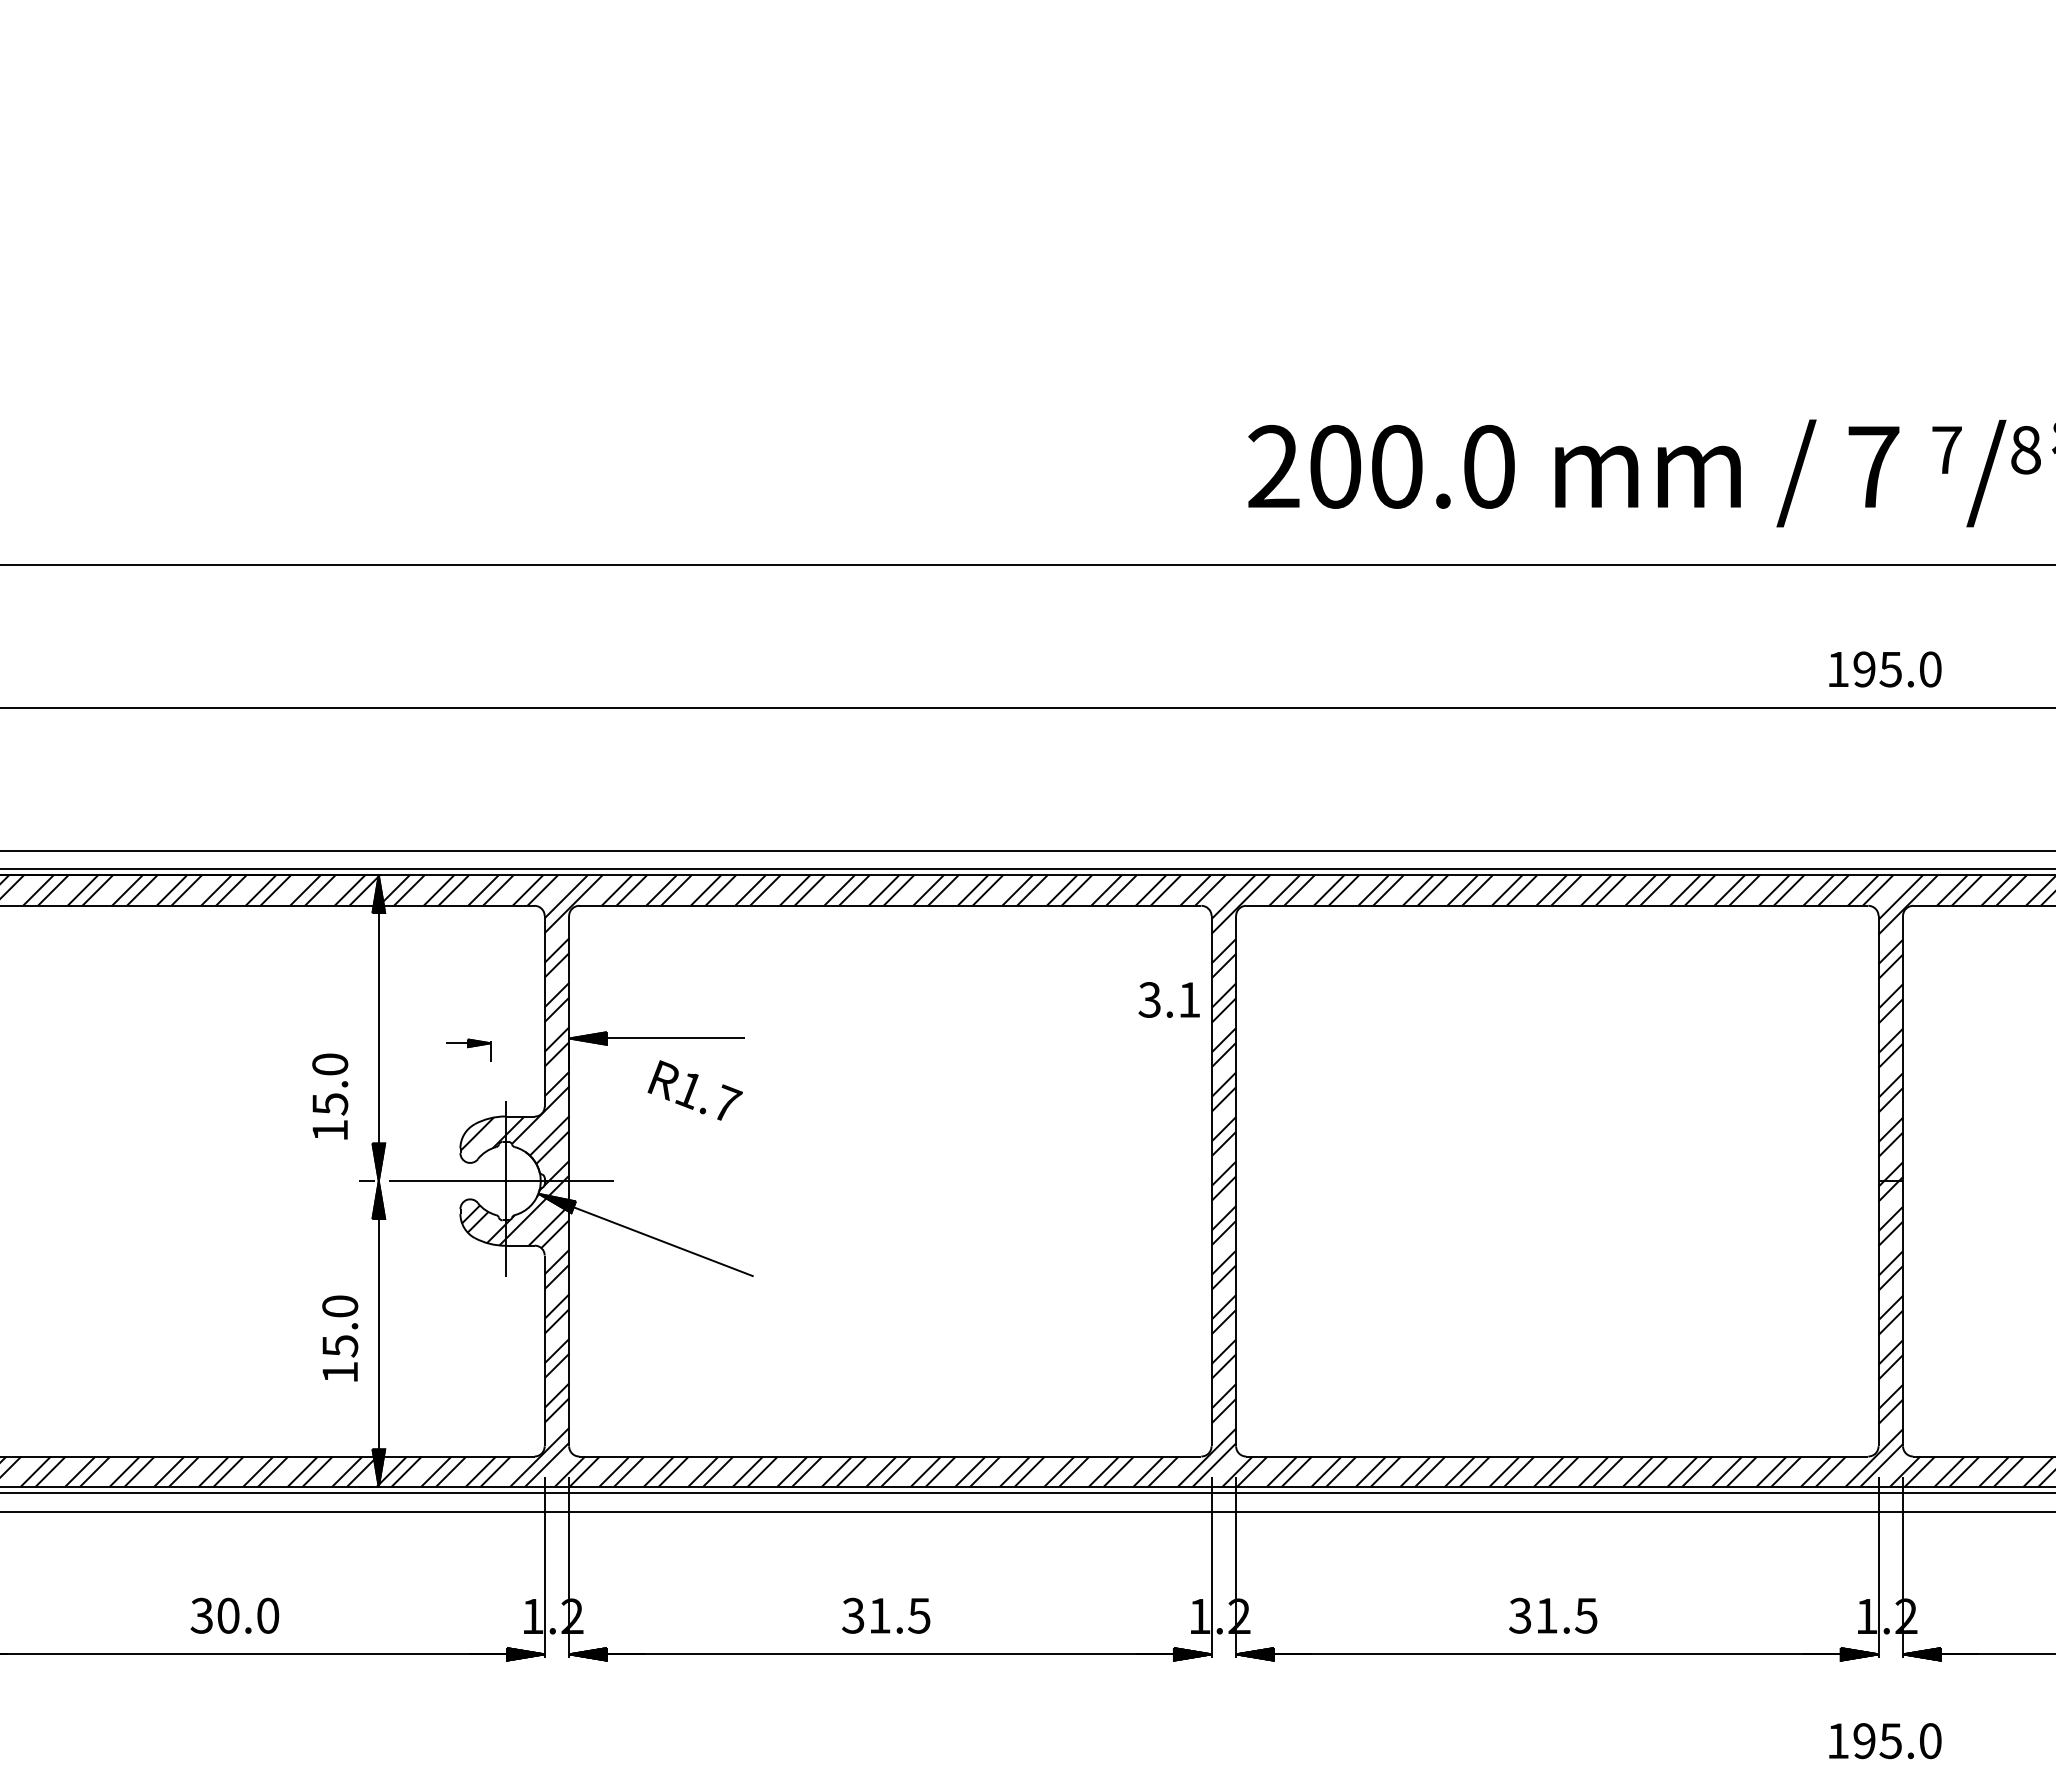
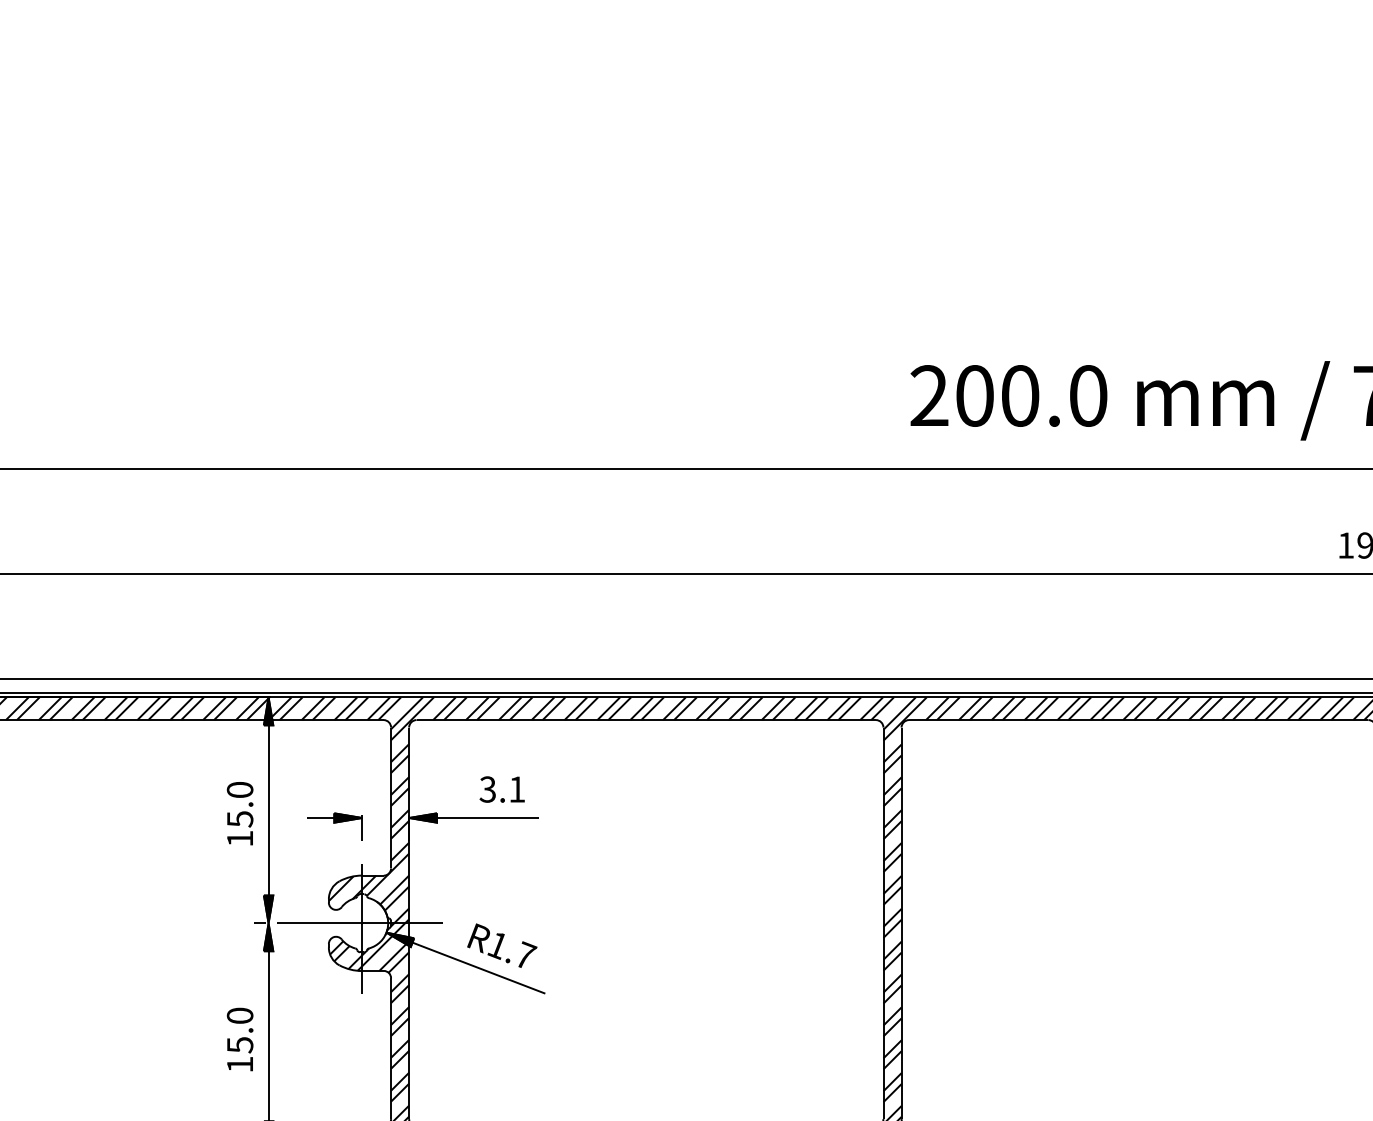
text: (1168, 999) -> (501, 789), moved
part: (468, 1050) -> (334, 826), size x1.67
text: (694, 1090) -> (501, 945), moved
text: (330, 1096) -> (240, 813), moved

